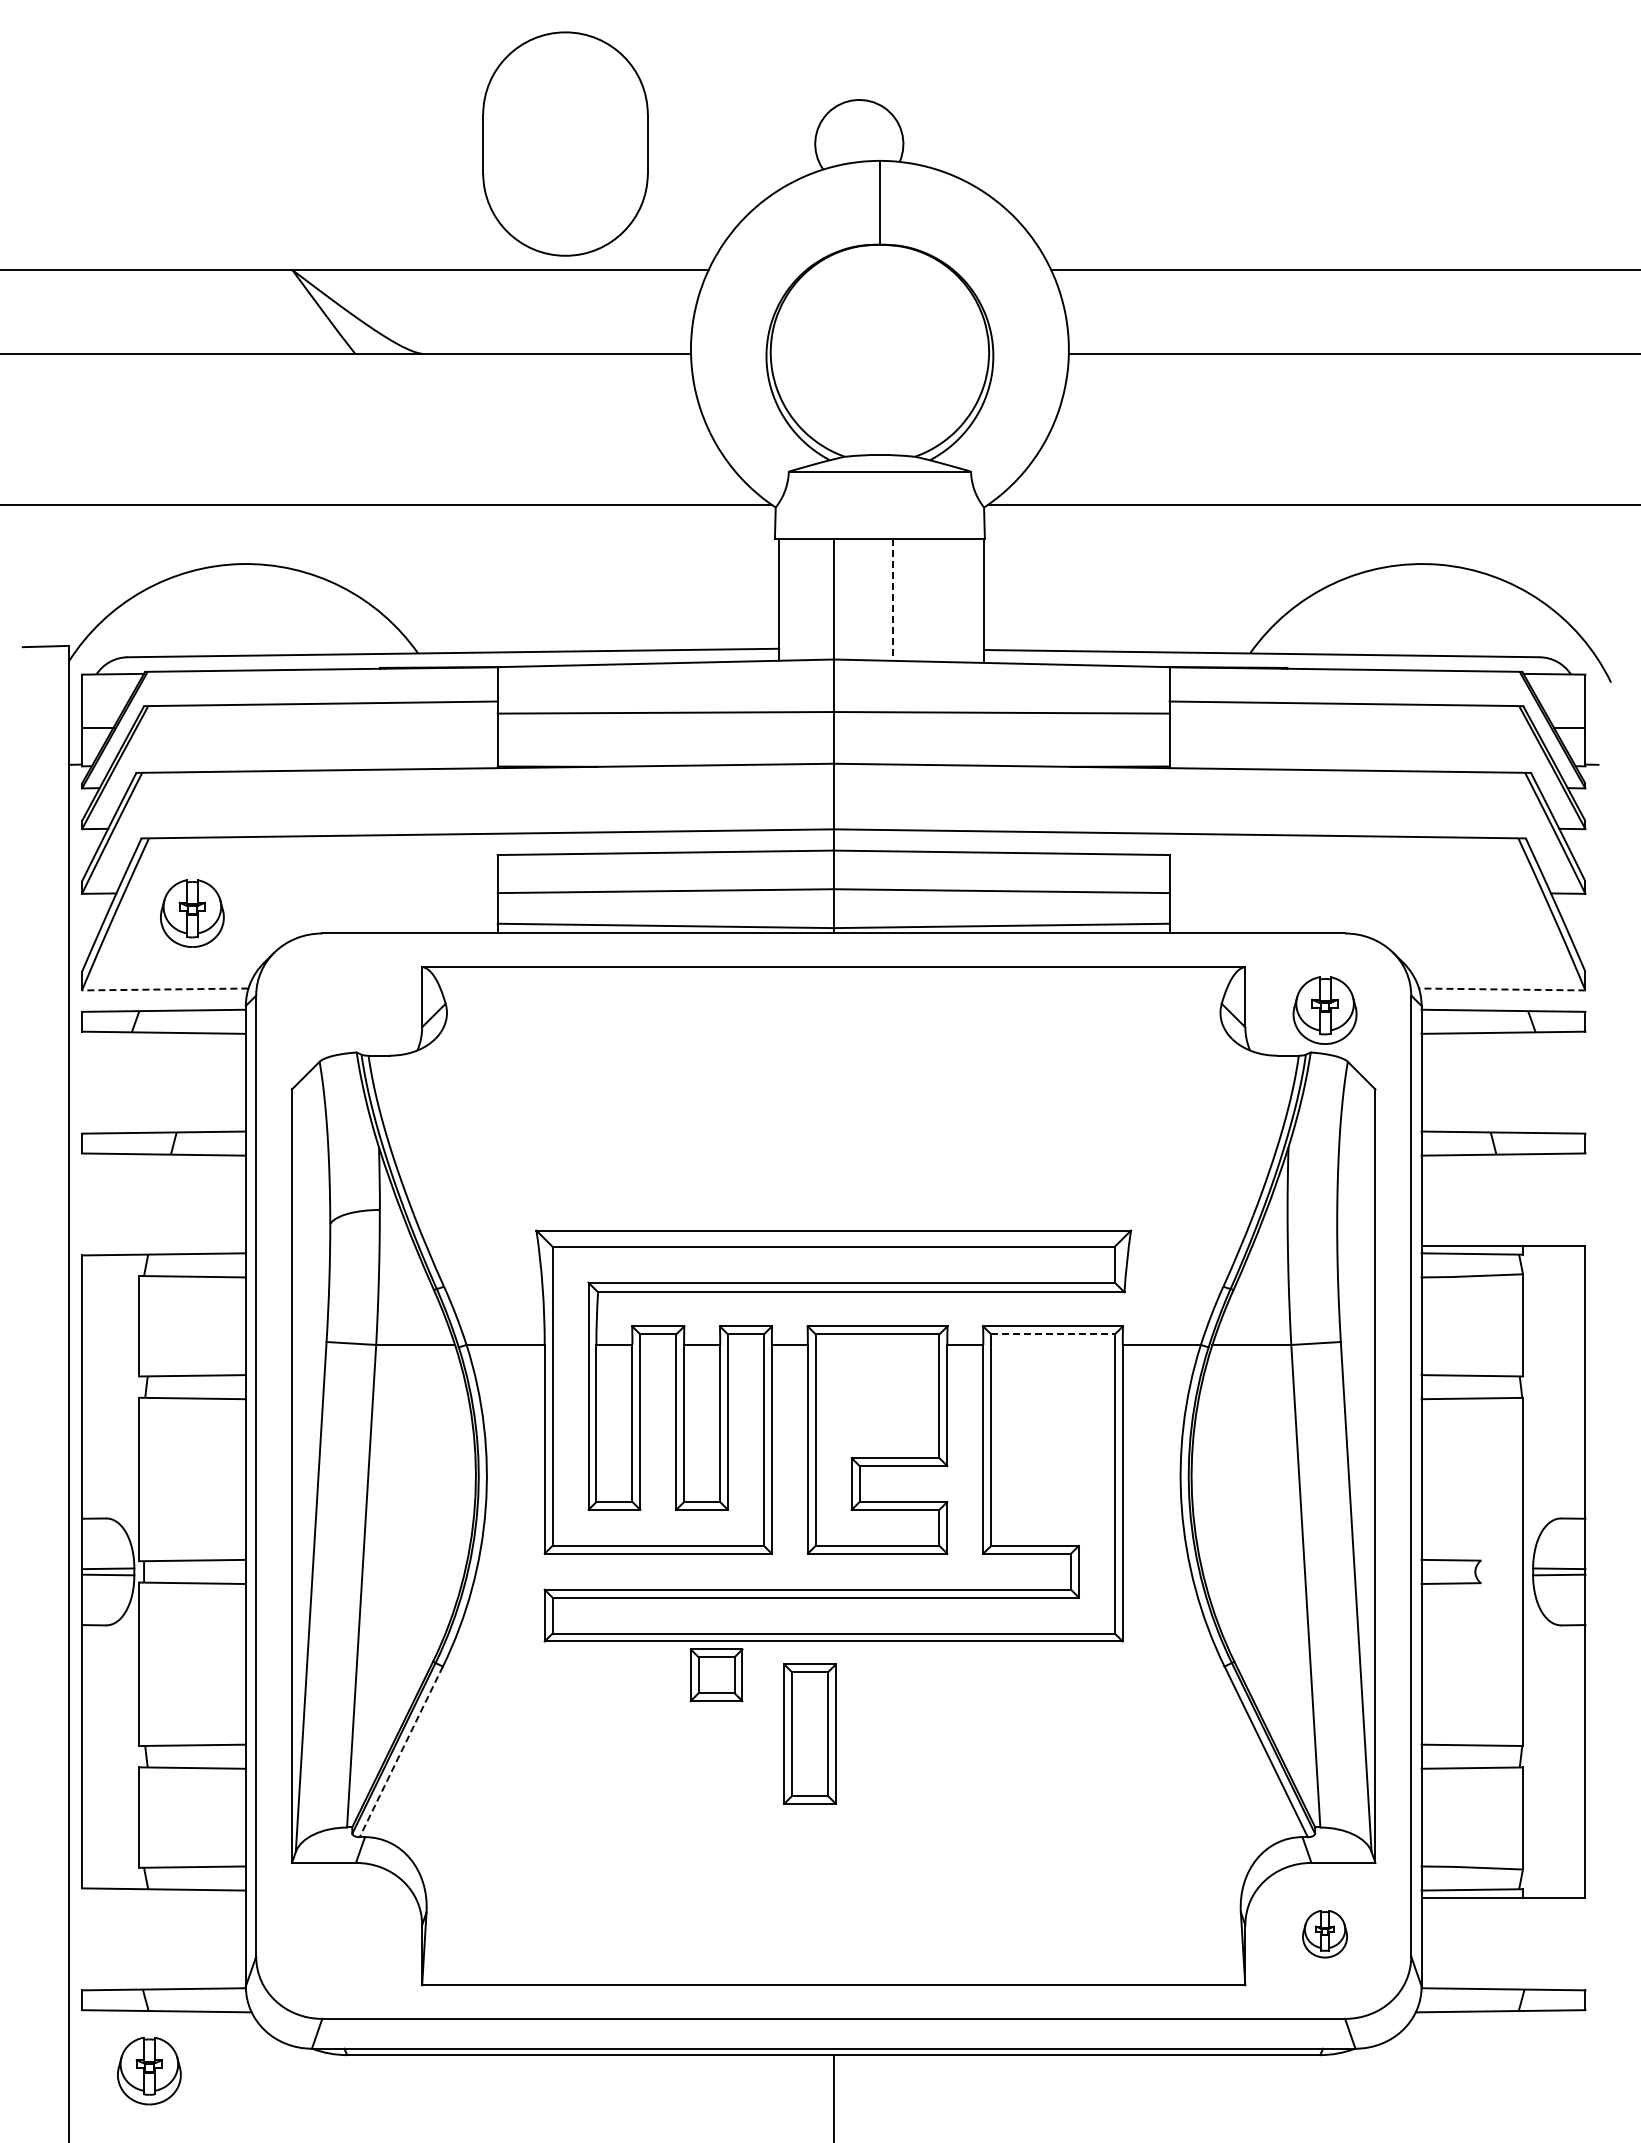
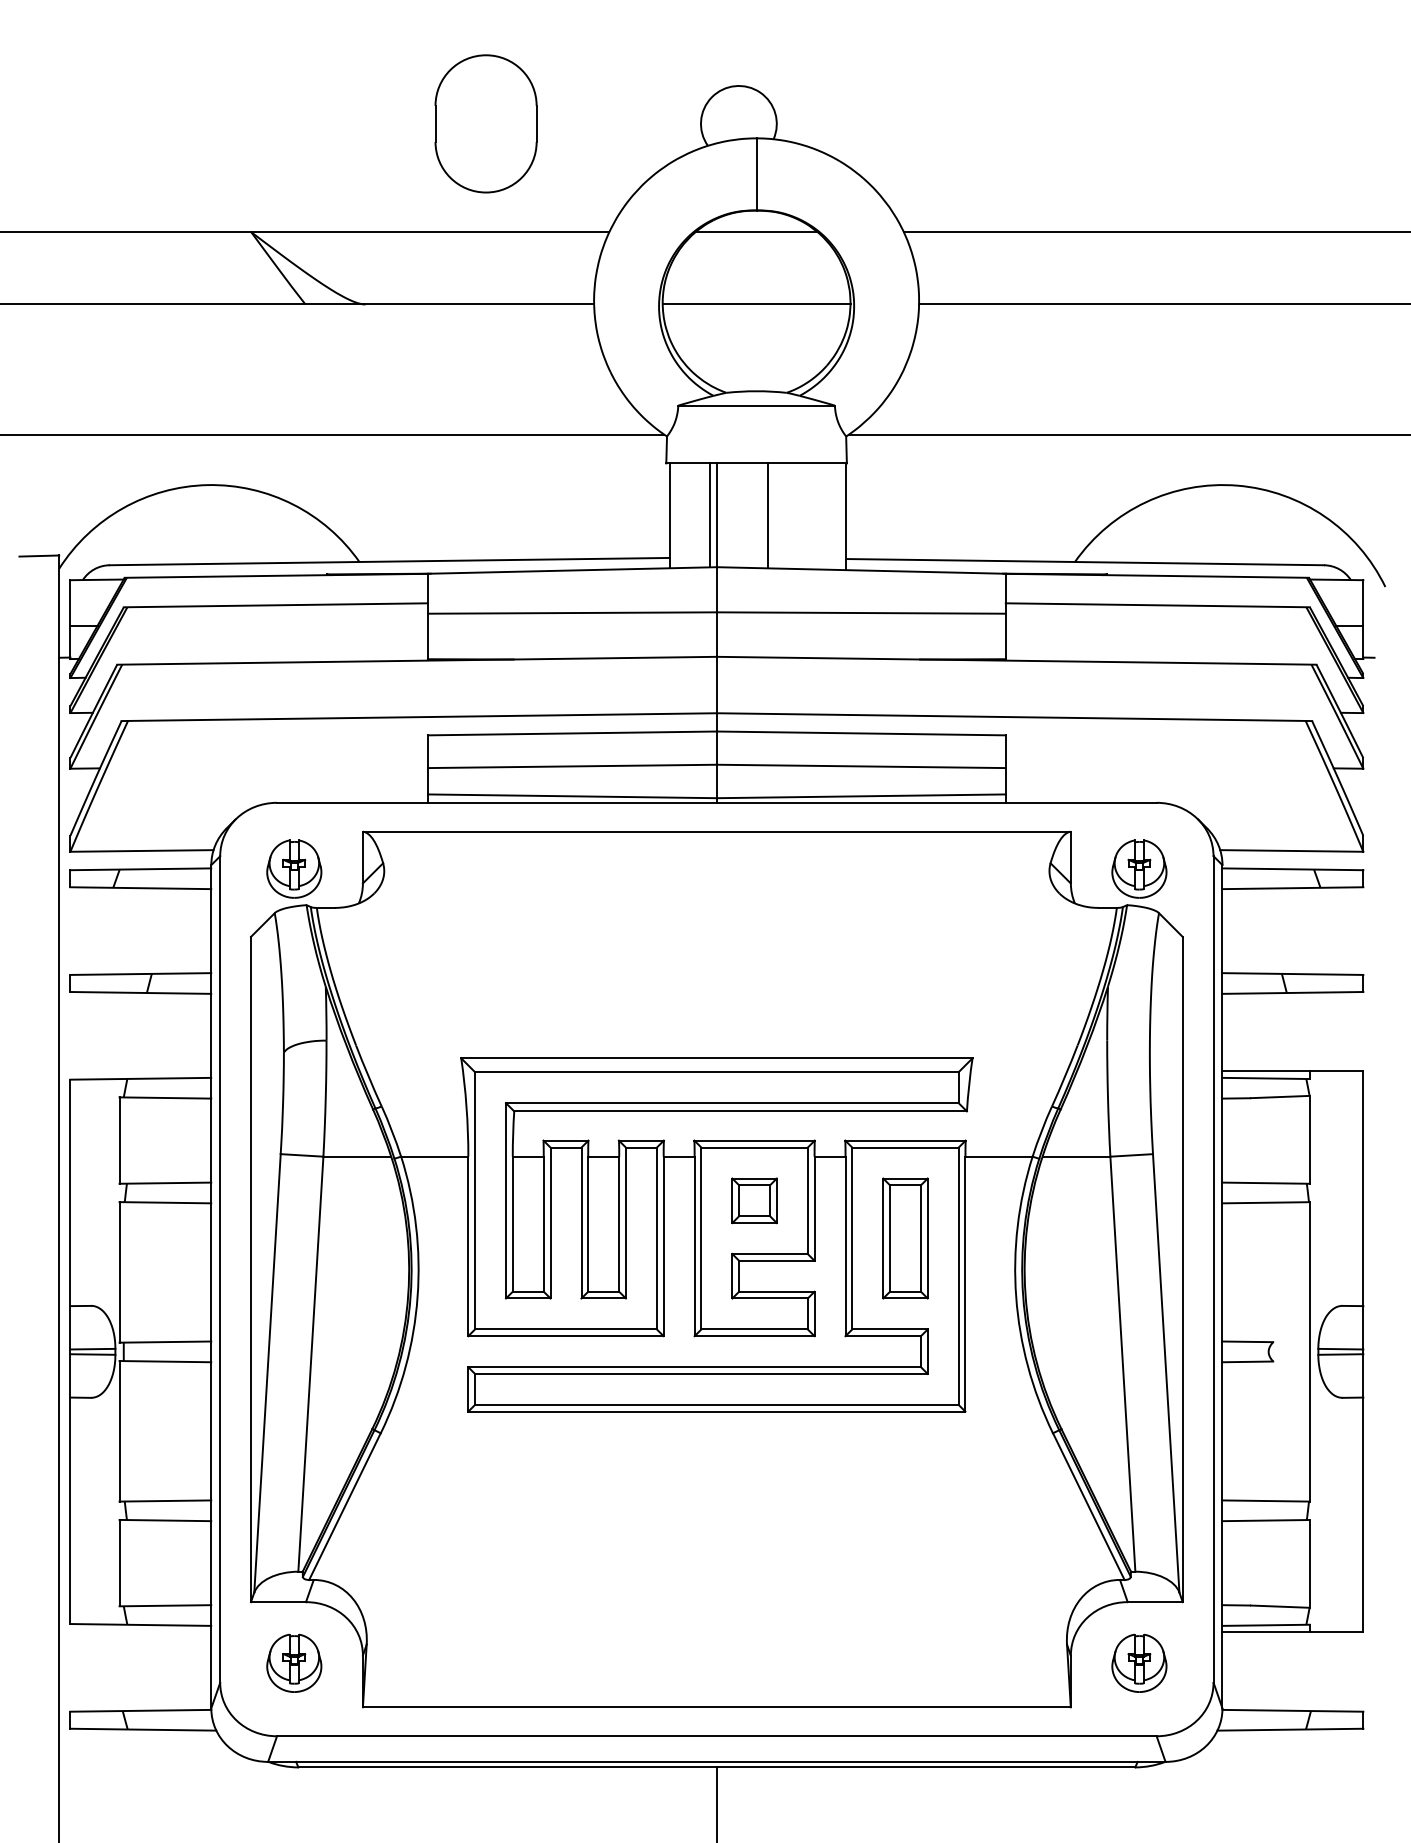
part: (564, 143) -> (485, 123), size x0.71
line: (879, 270) -> (756, 232), added
line: (879, 354) -> (756, 304), added
line: (825, 598) -> (709, 514), added
line: (892, 600) -> (767, 516), dashed -> solid
part: (192, 913) -> (294, 869), moved
line: (164, 989) -> (141, 850), dashed -> solid
line: (1501, 989) -> (1291, 850), dashed -> solid
line: (1053, 1334) -> (905, 1147), dashed -> solid
part: (716, 1675) -> (754, 1201), moved
part: (809, 1733) -> (905, 1237), moved
line: (401, 1751) -> (345, 1506), dashed -> solid
part: (1324, 1934) -> (1138, 1663), size x1.43
part: (149, 2071) -> (294, 1663), moved

